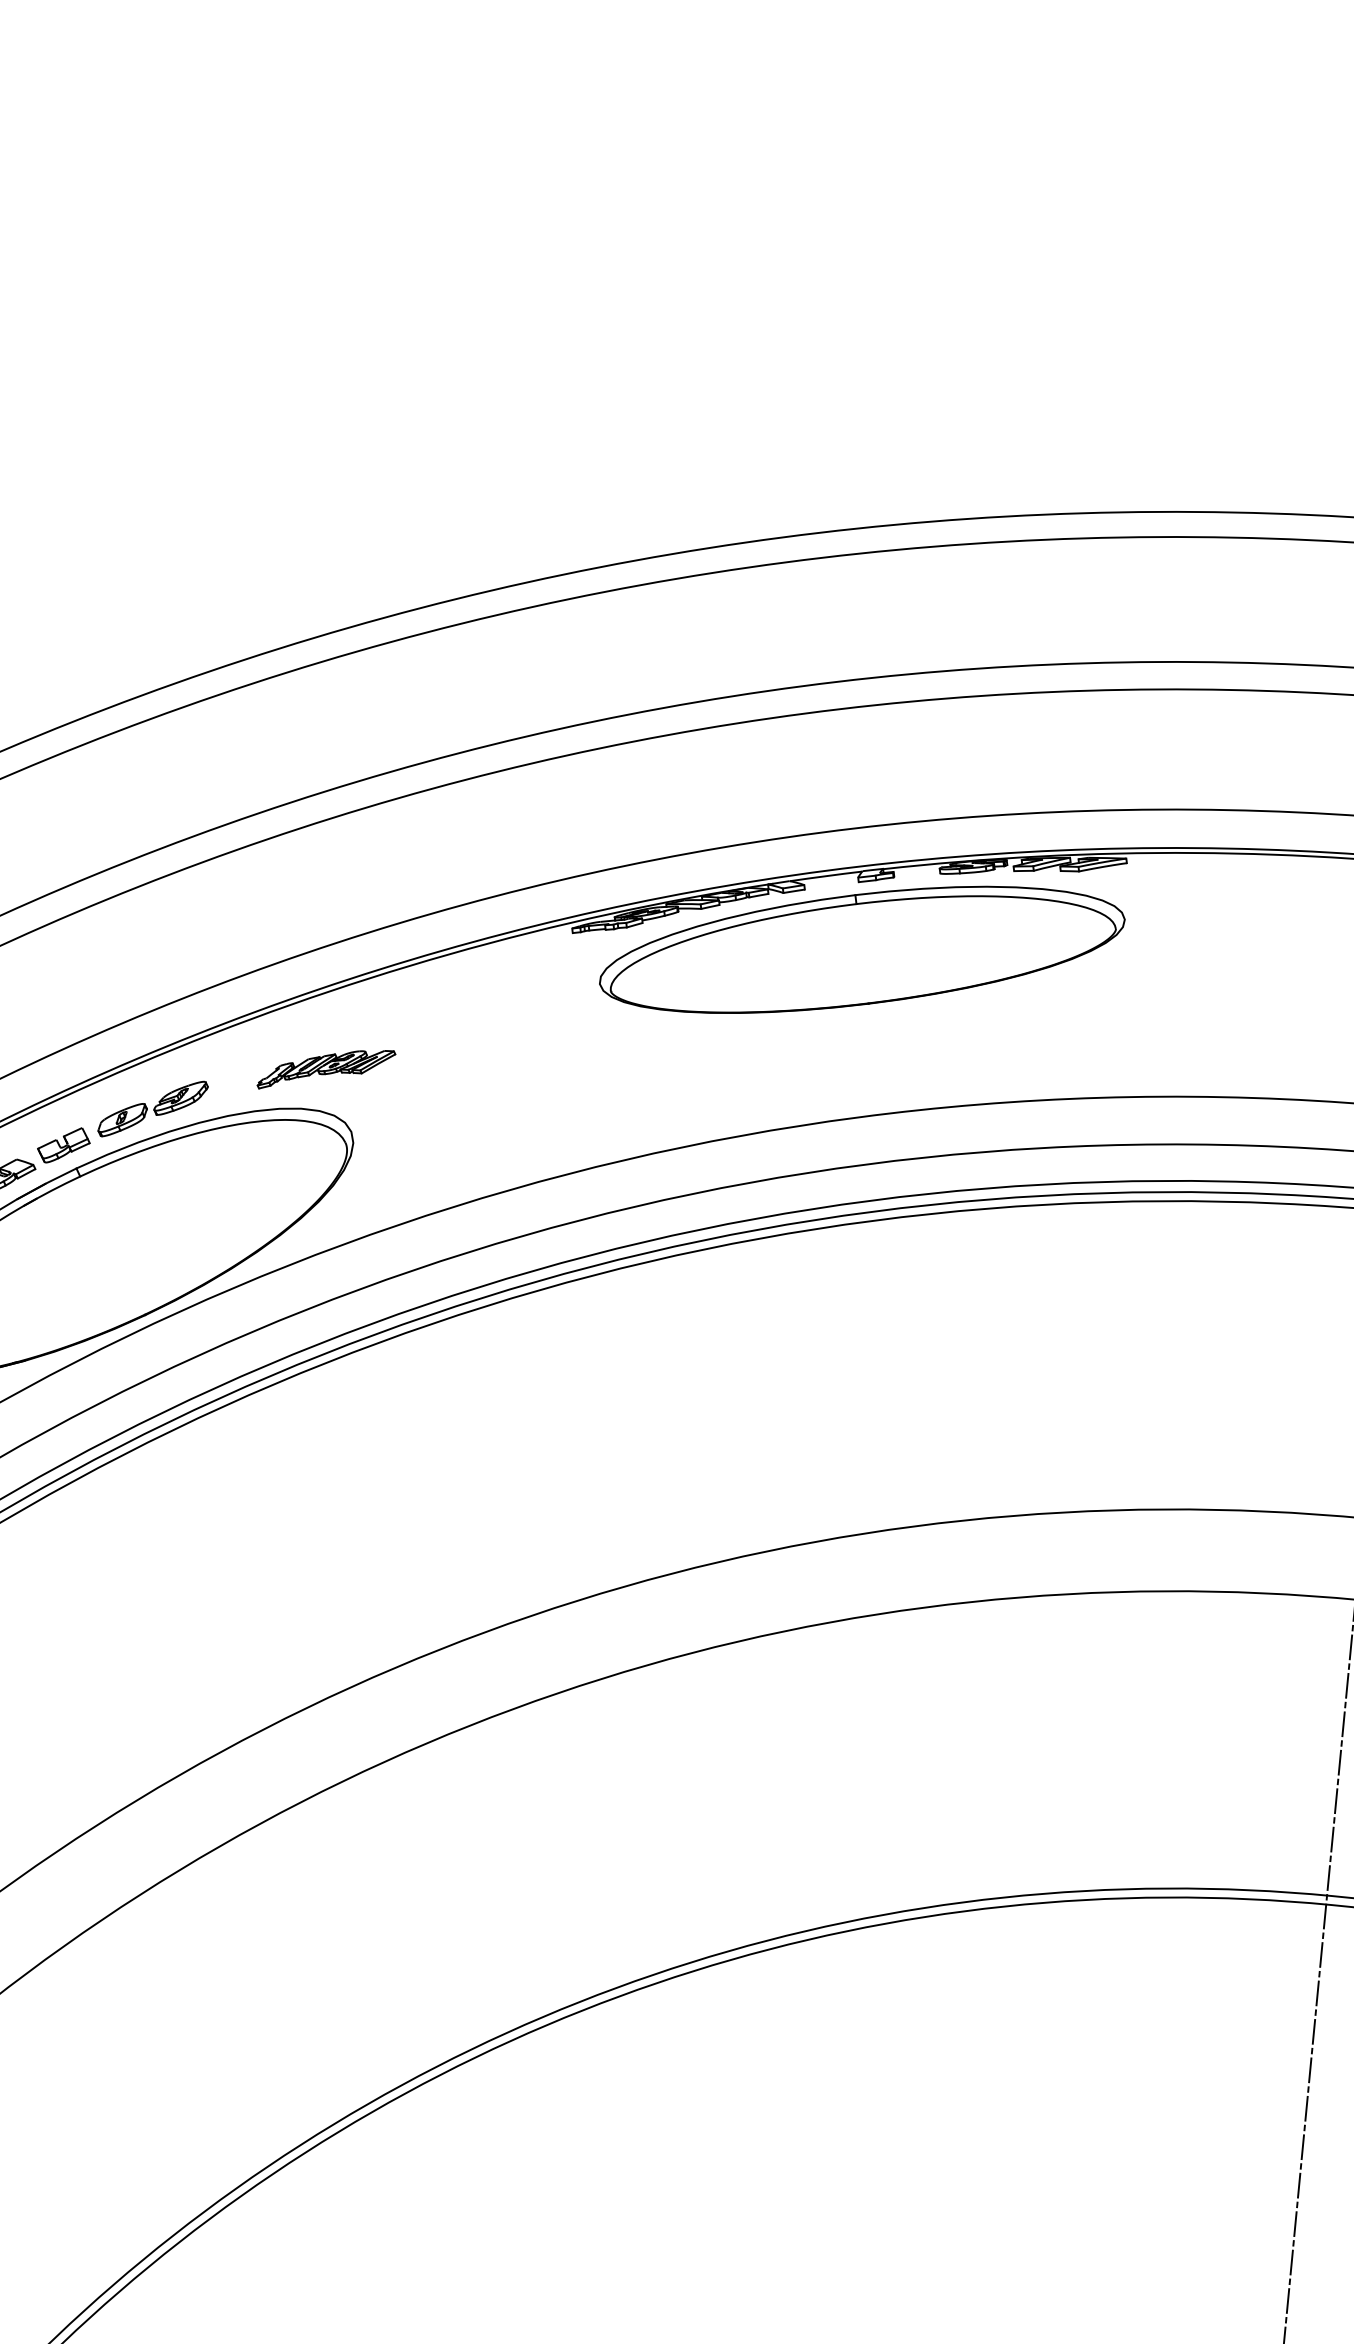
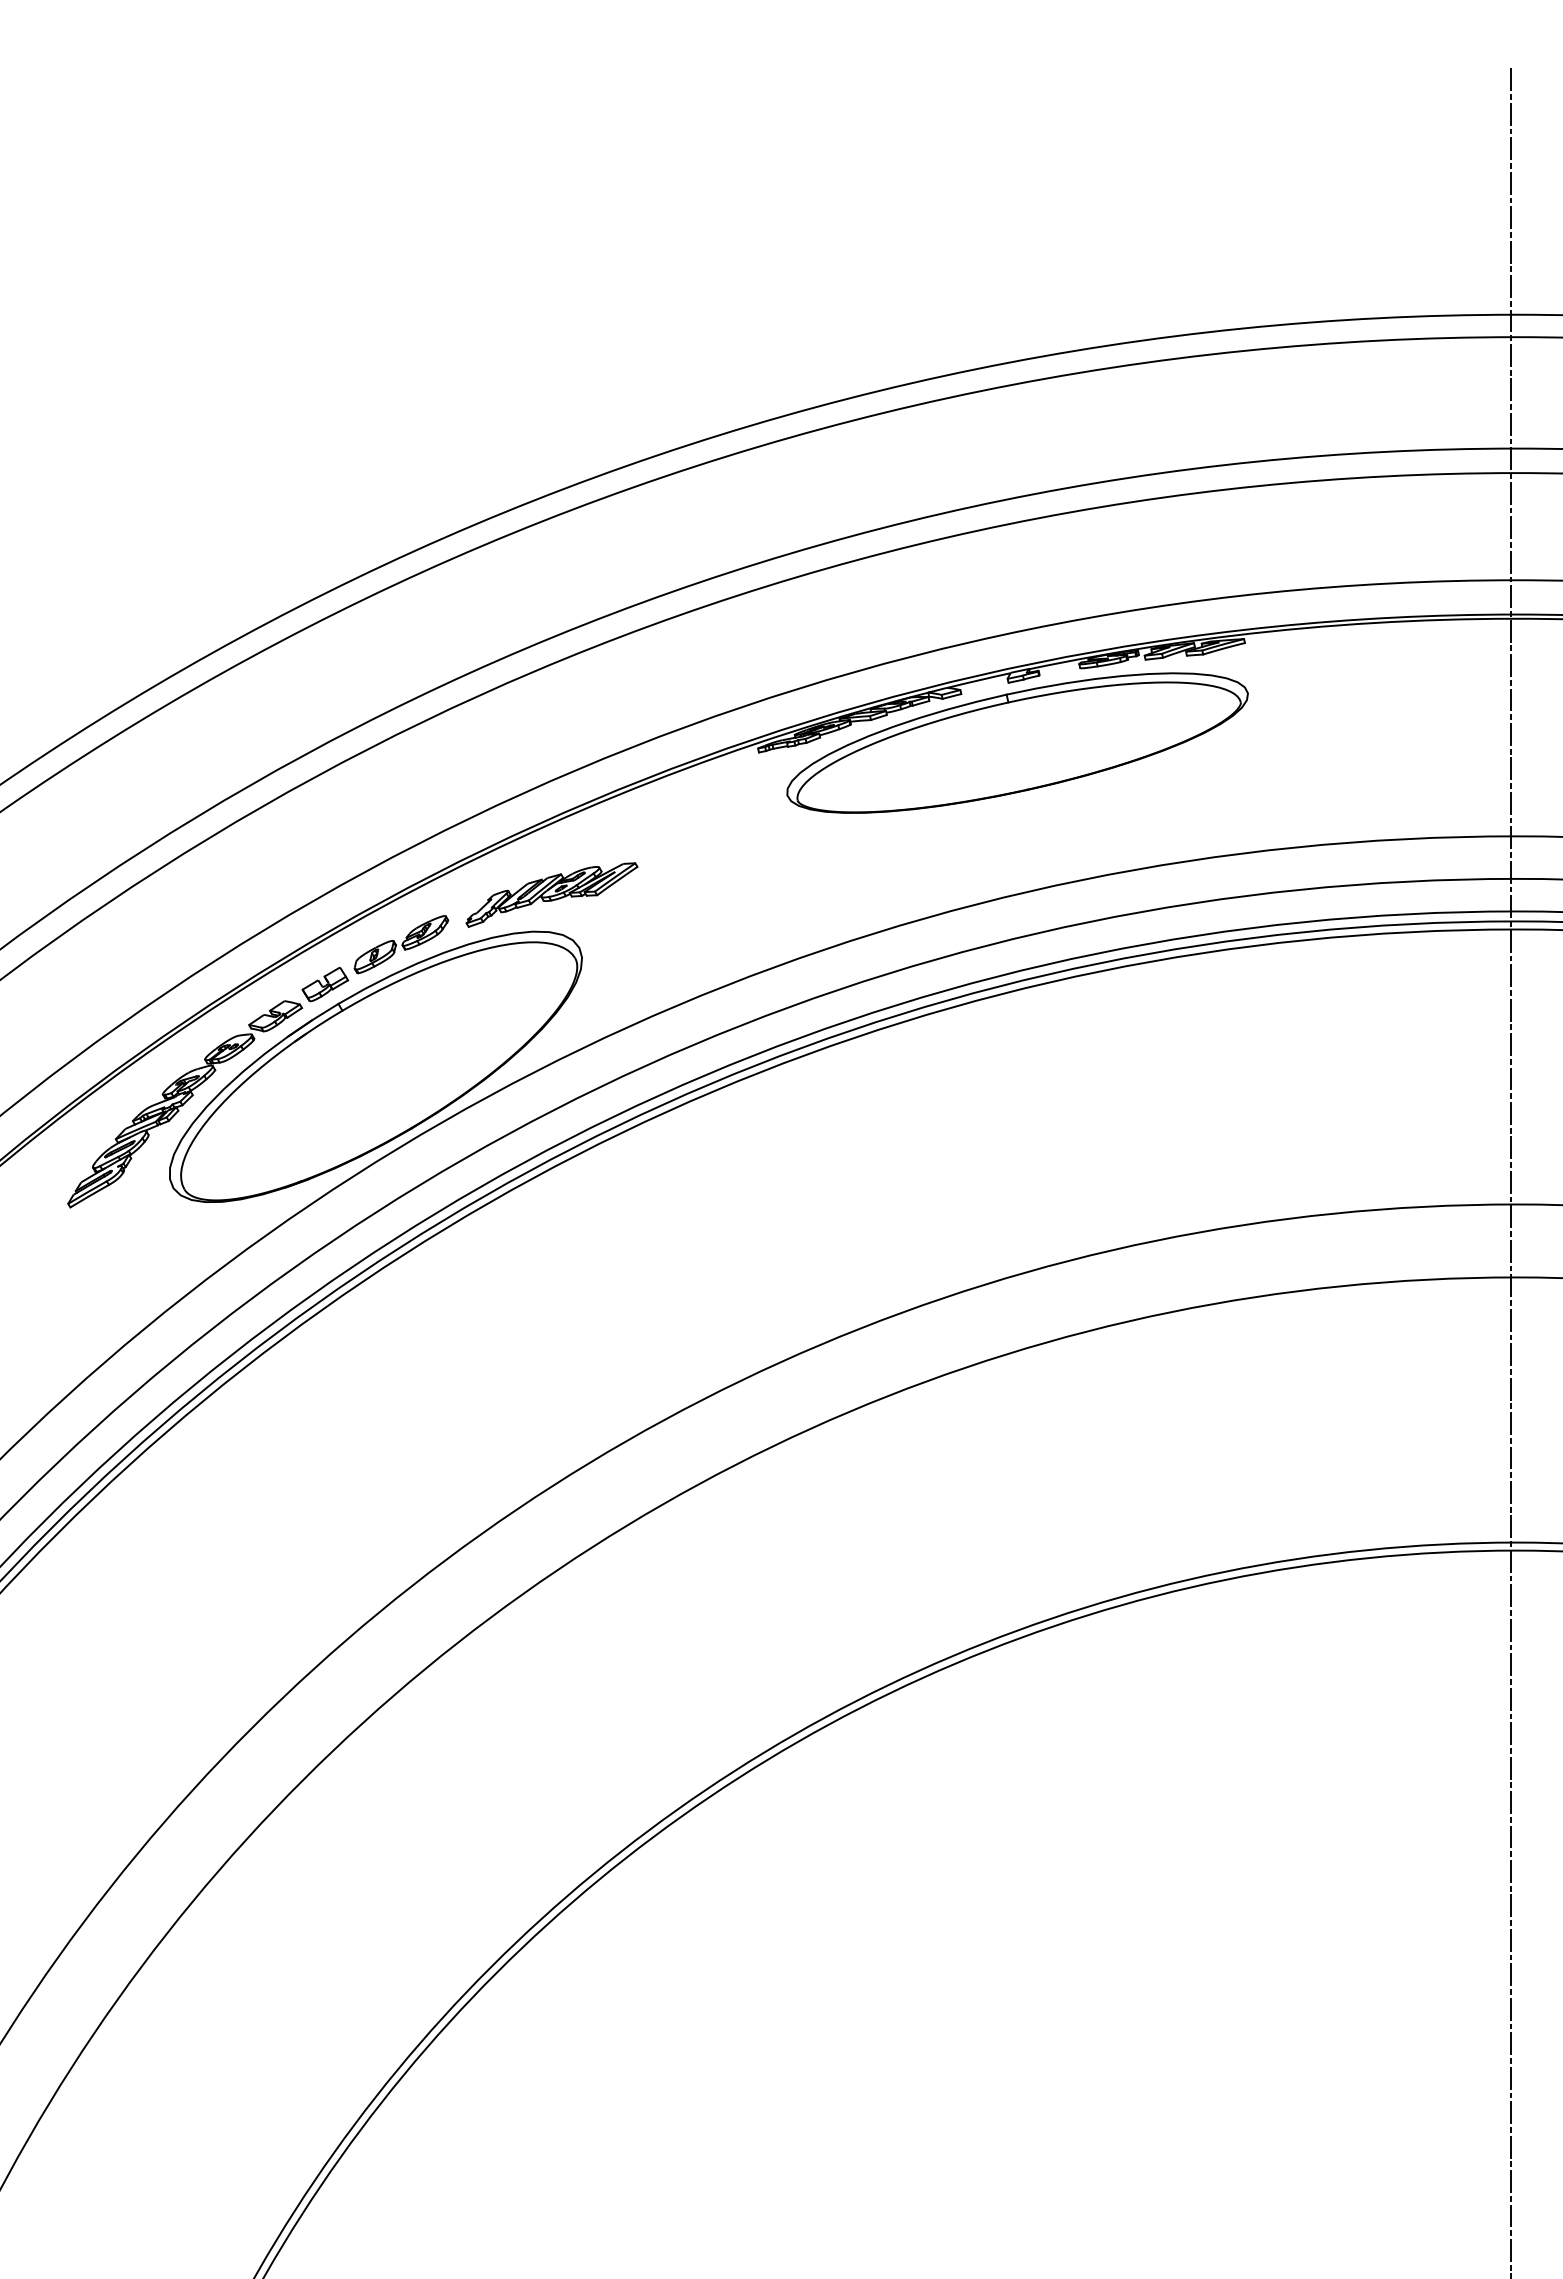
part: (325, 1069) -> (551, 894), size x1.43

